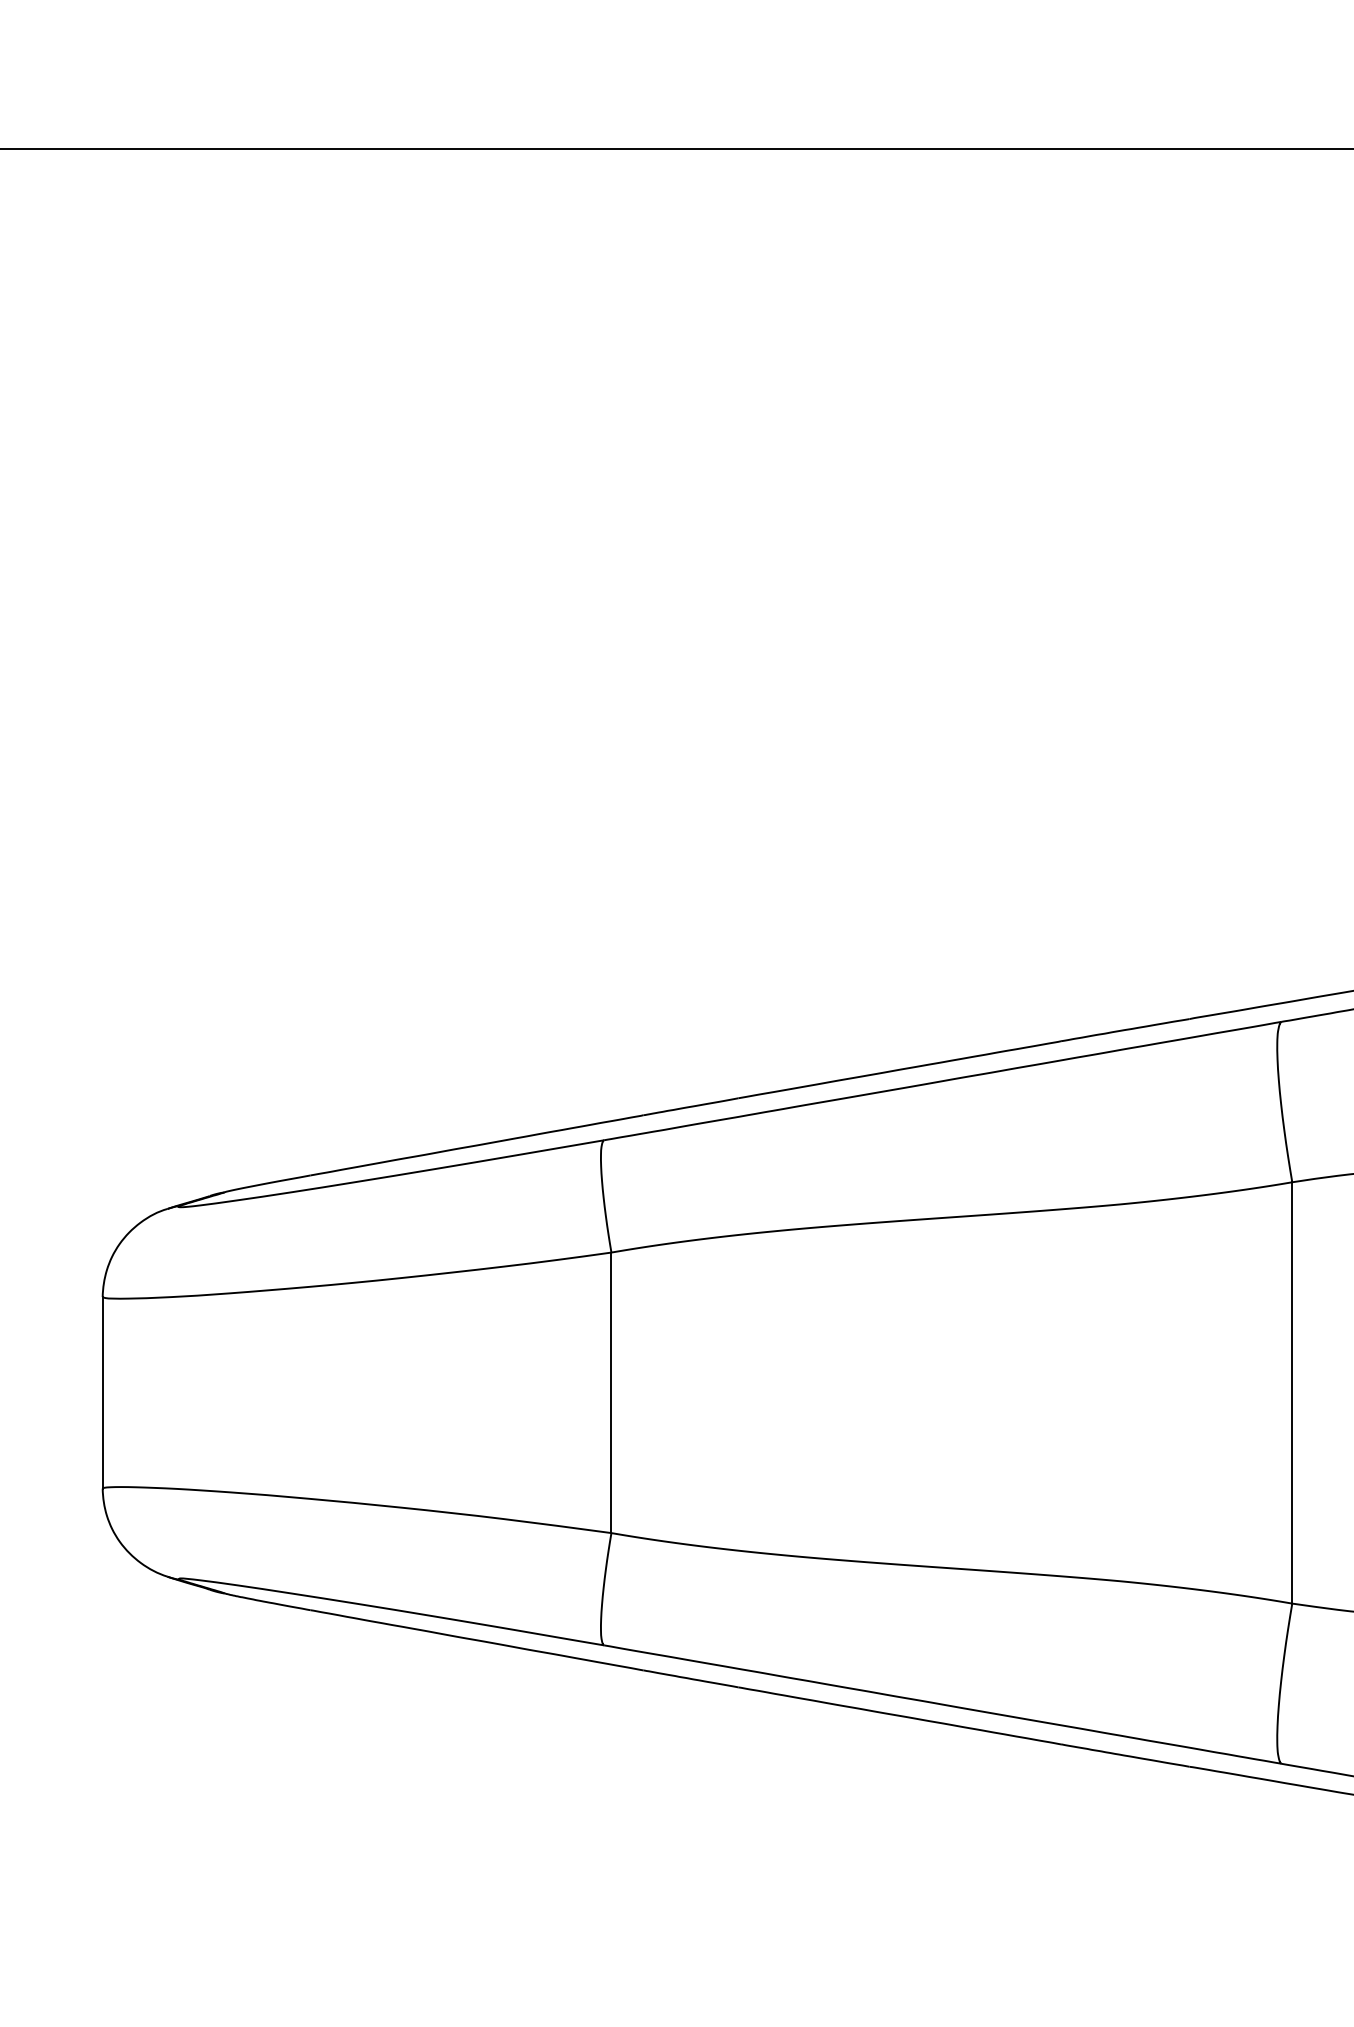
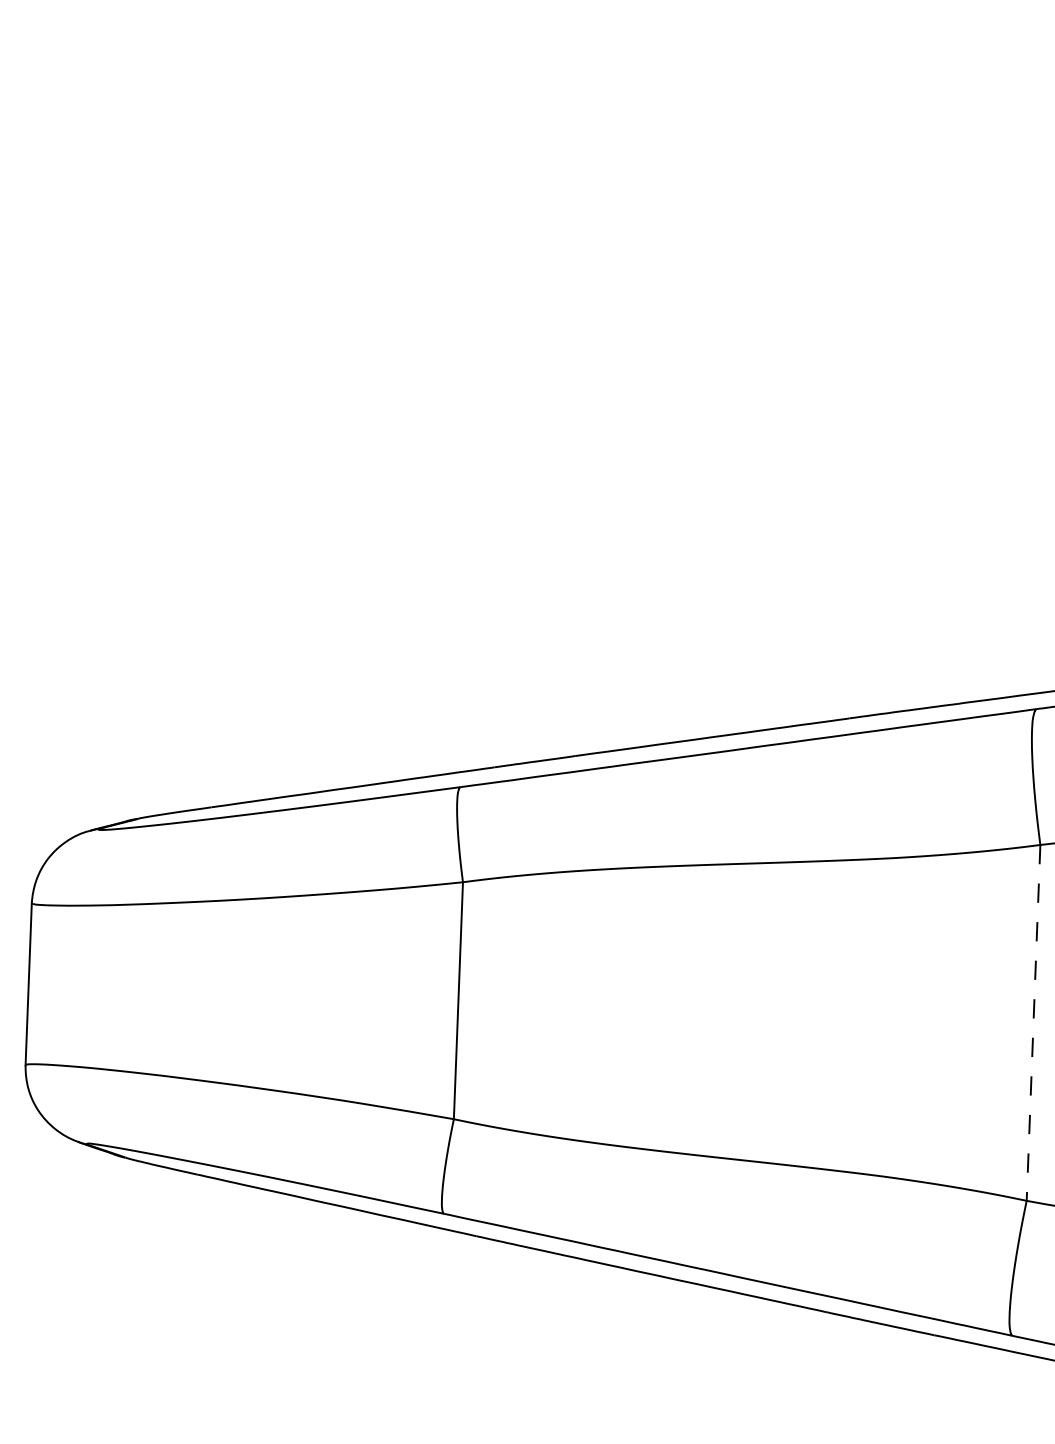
line: (1292, 1392) -> (1033, 1022), solid -> dashed

